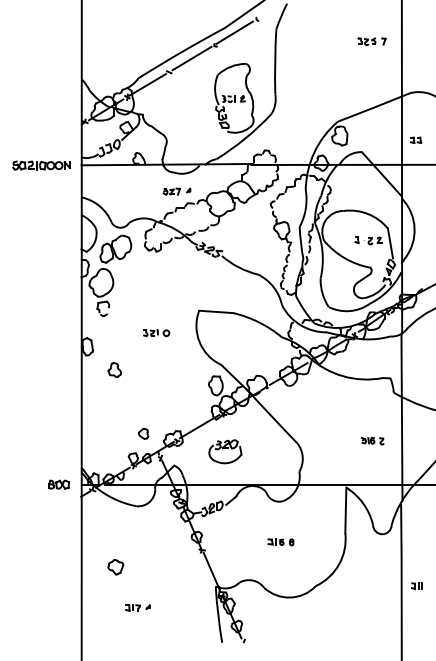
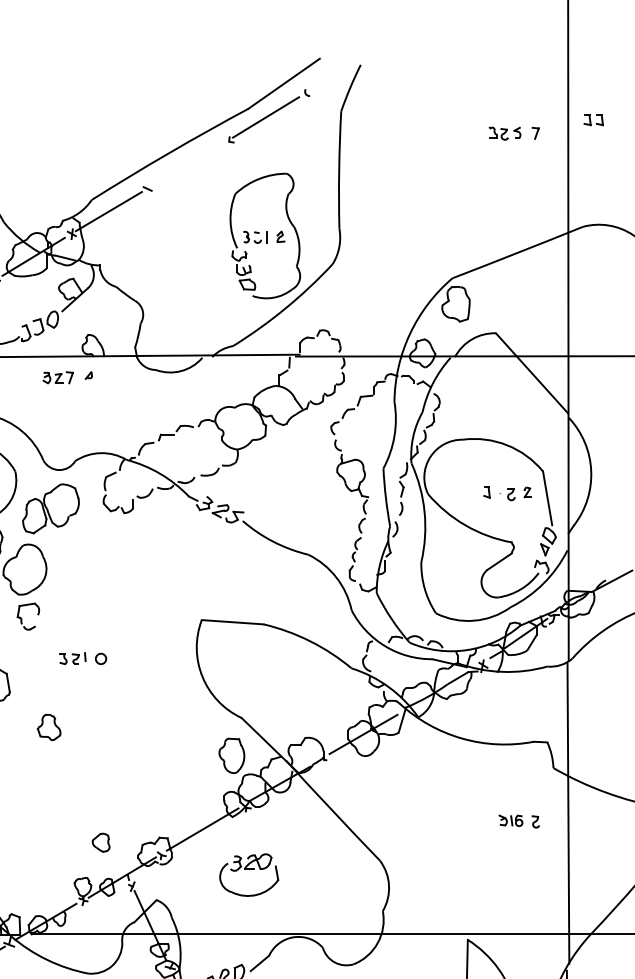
line: (191, 58) -> (187, 164), removed
part: (416, 139) -> (594, 118), moved
part: (176, 191) -> (66, 377), moved
part: (156, 332) -> (82, 657), moved
part: (372, 440) -> (518, 820), moved

